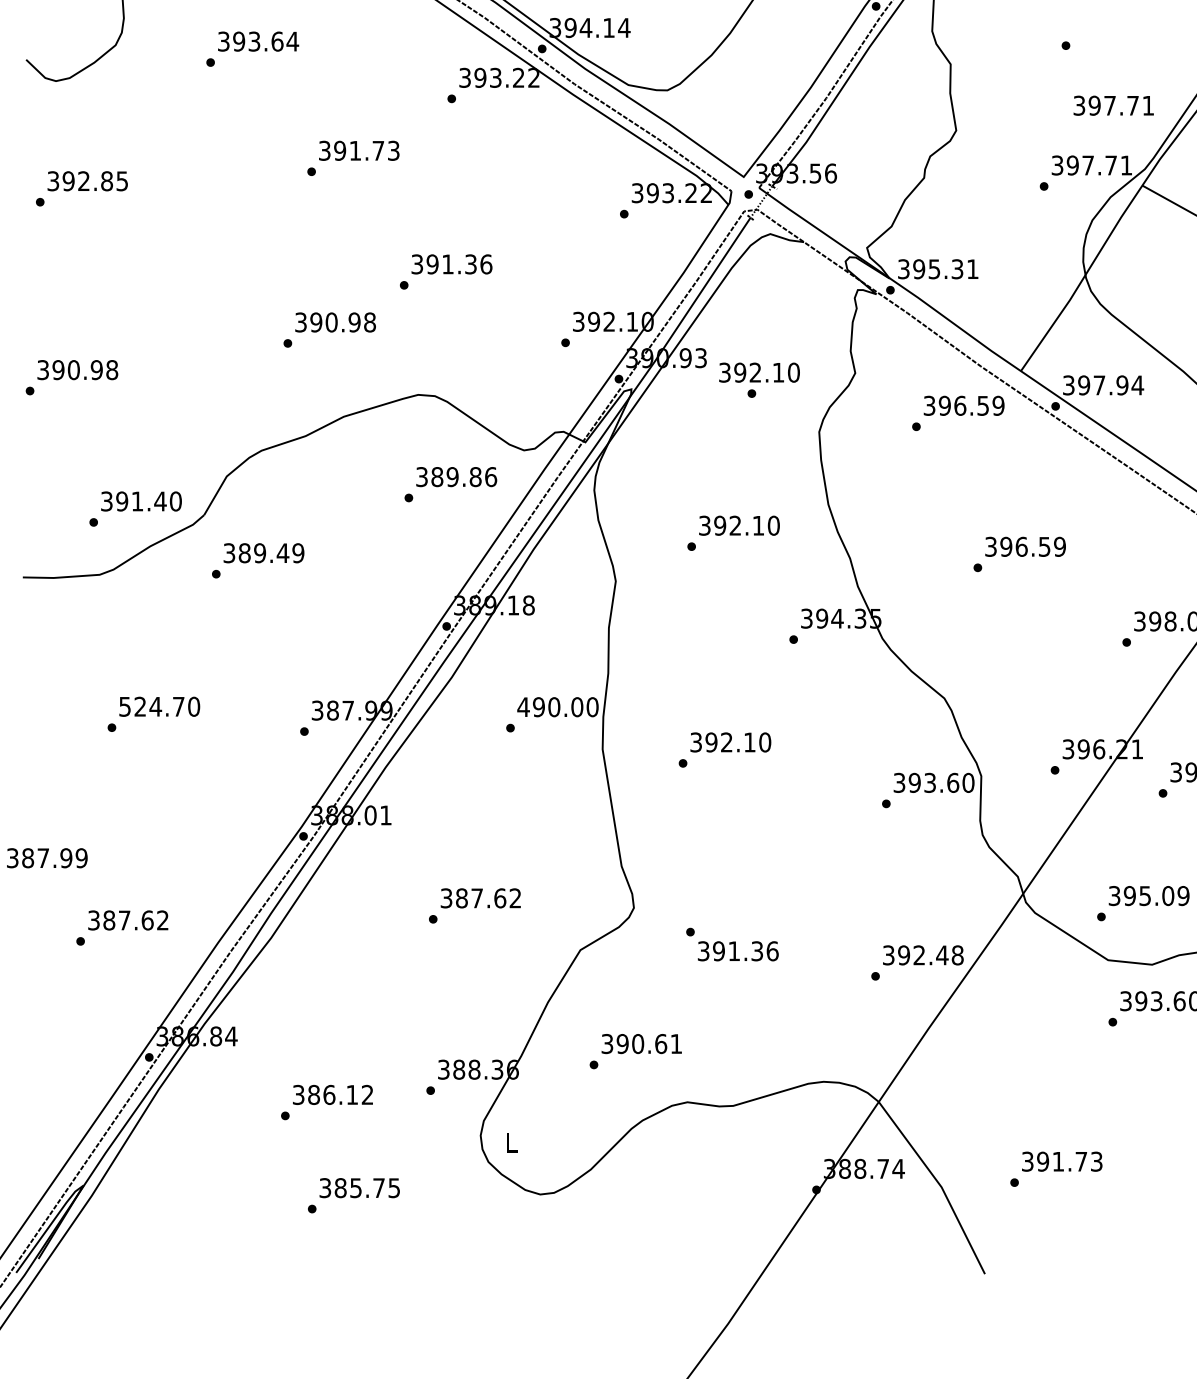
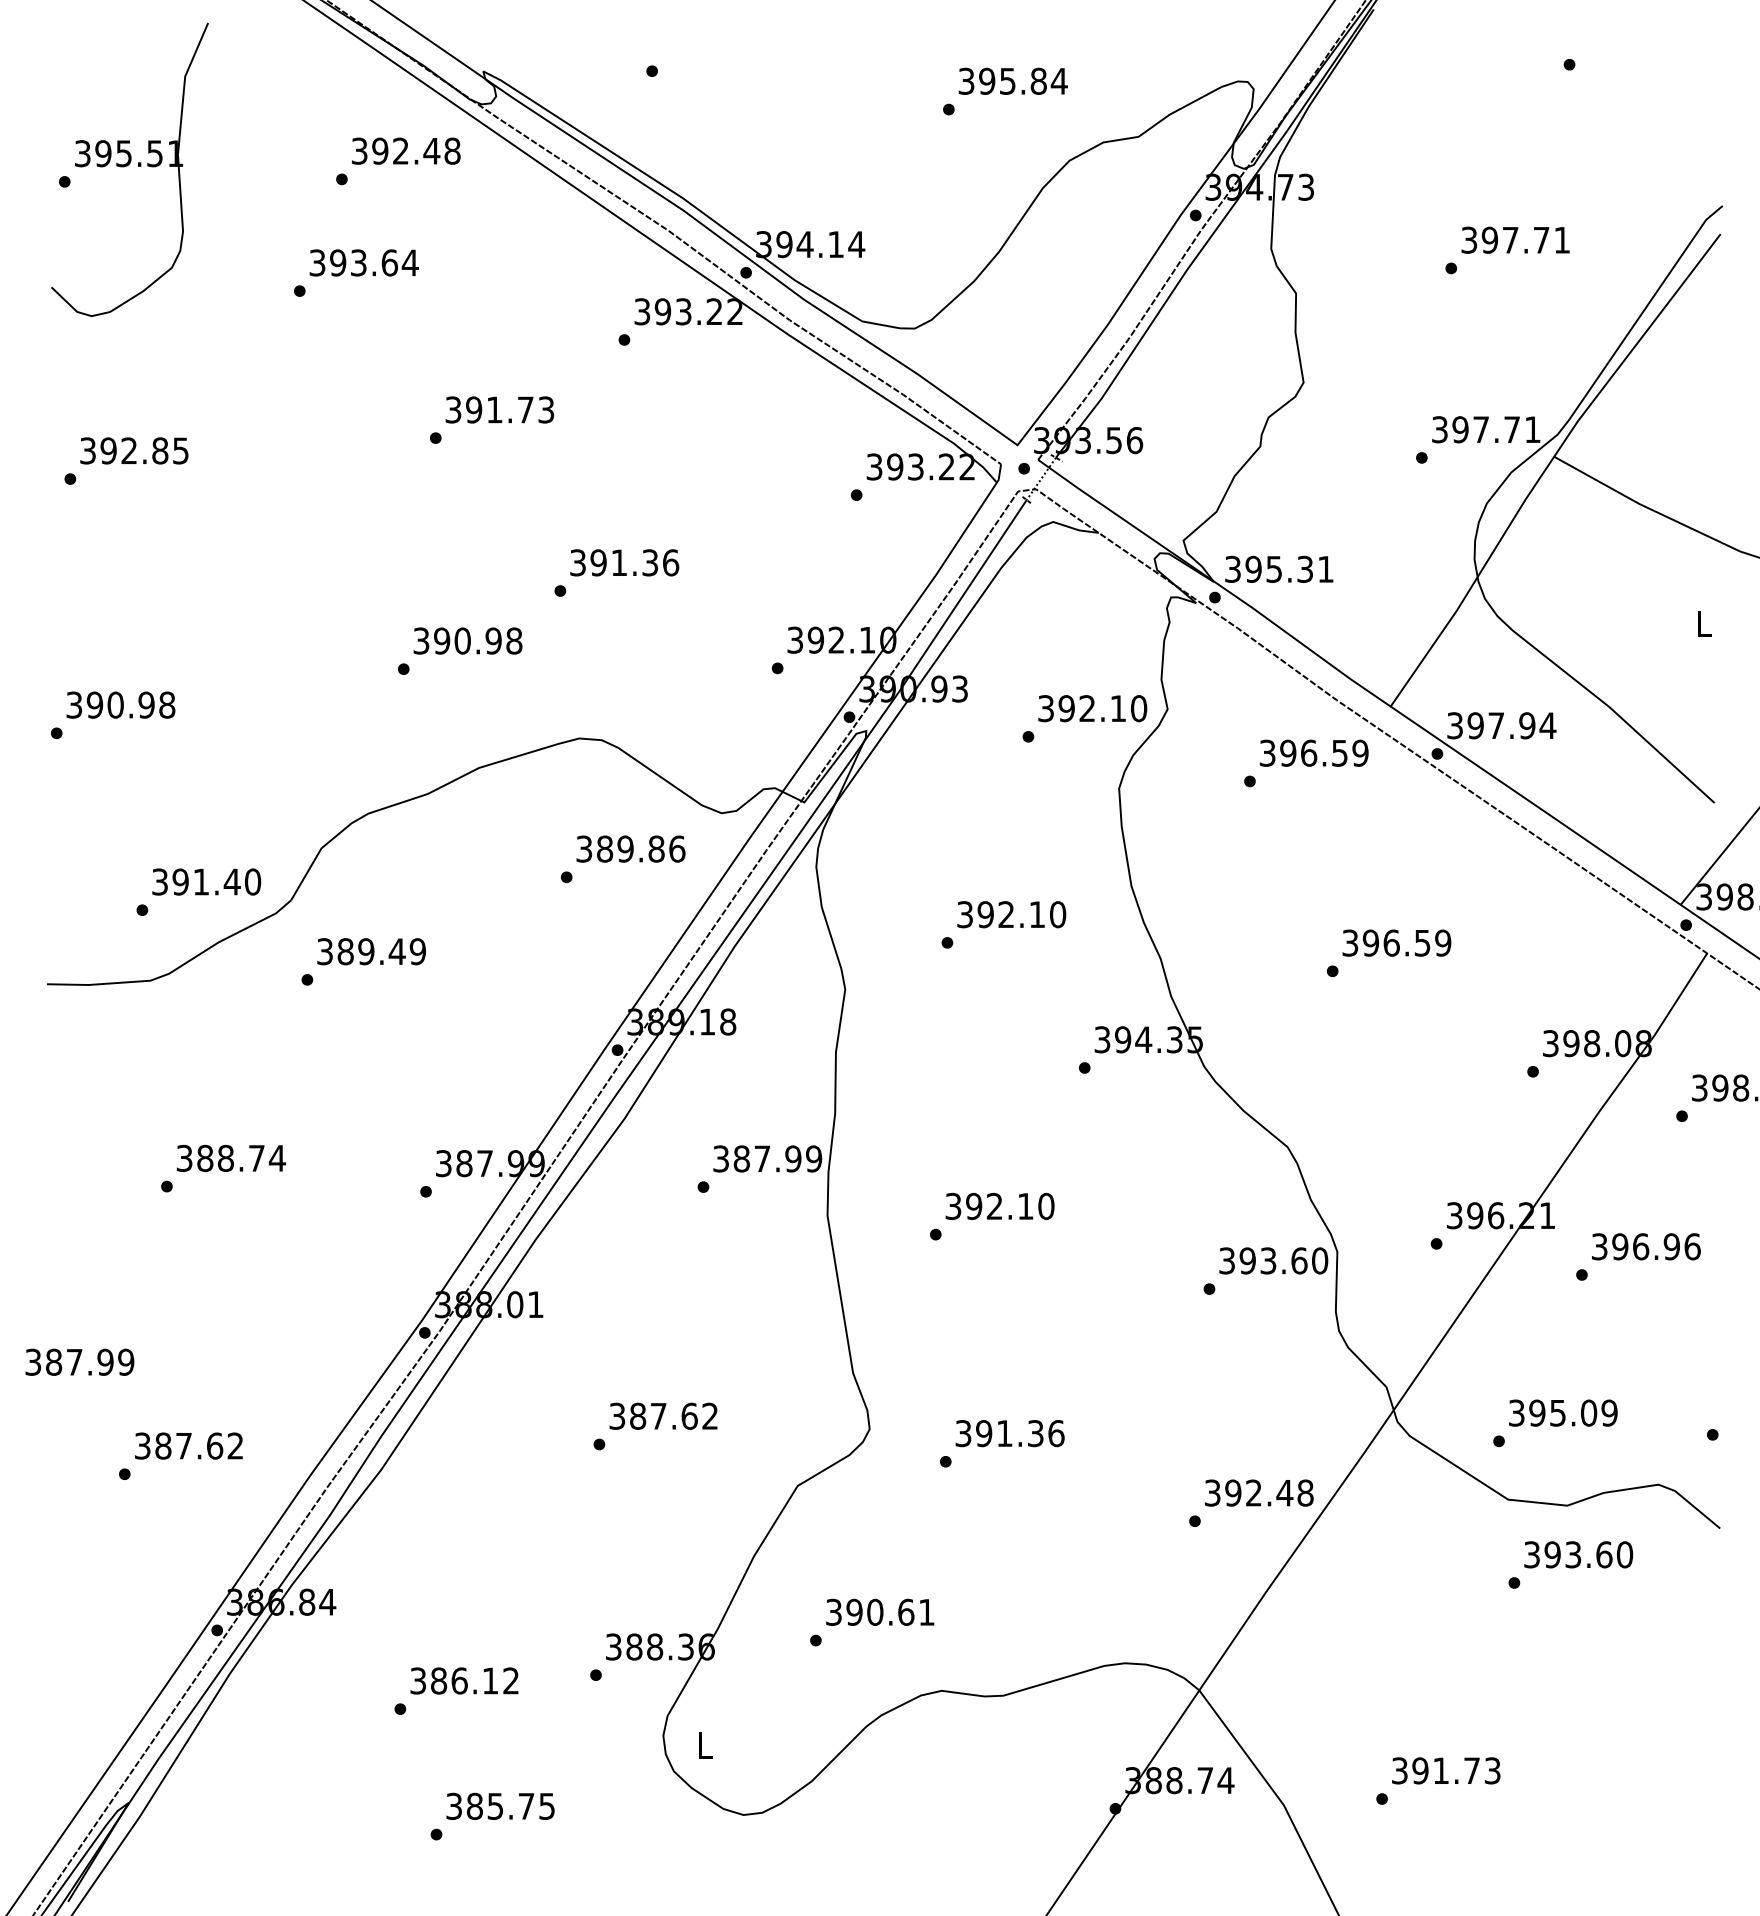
text: (1113, 105) -> (1515, 239), moved
text: (759, 372) -> (1092, 708), moved
text: (159, 706) -> (231, 1157), 524.70 -> 388.74
text: (558, 706) -> (767, 1158), 490.00 -> 387.99
text: (737, 951) -> (1009, 1433), moved

